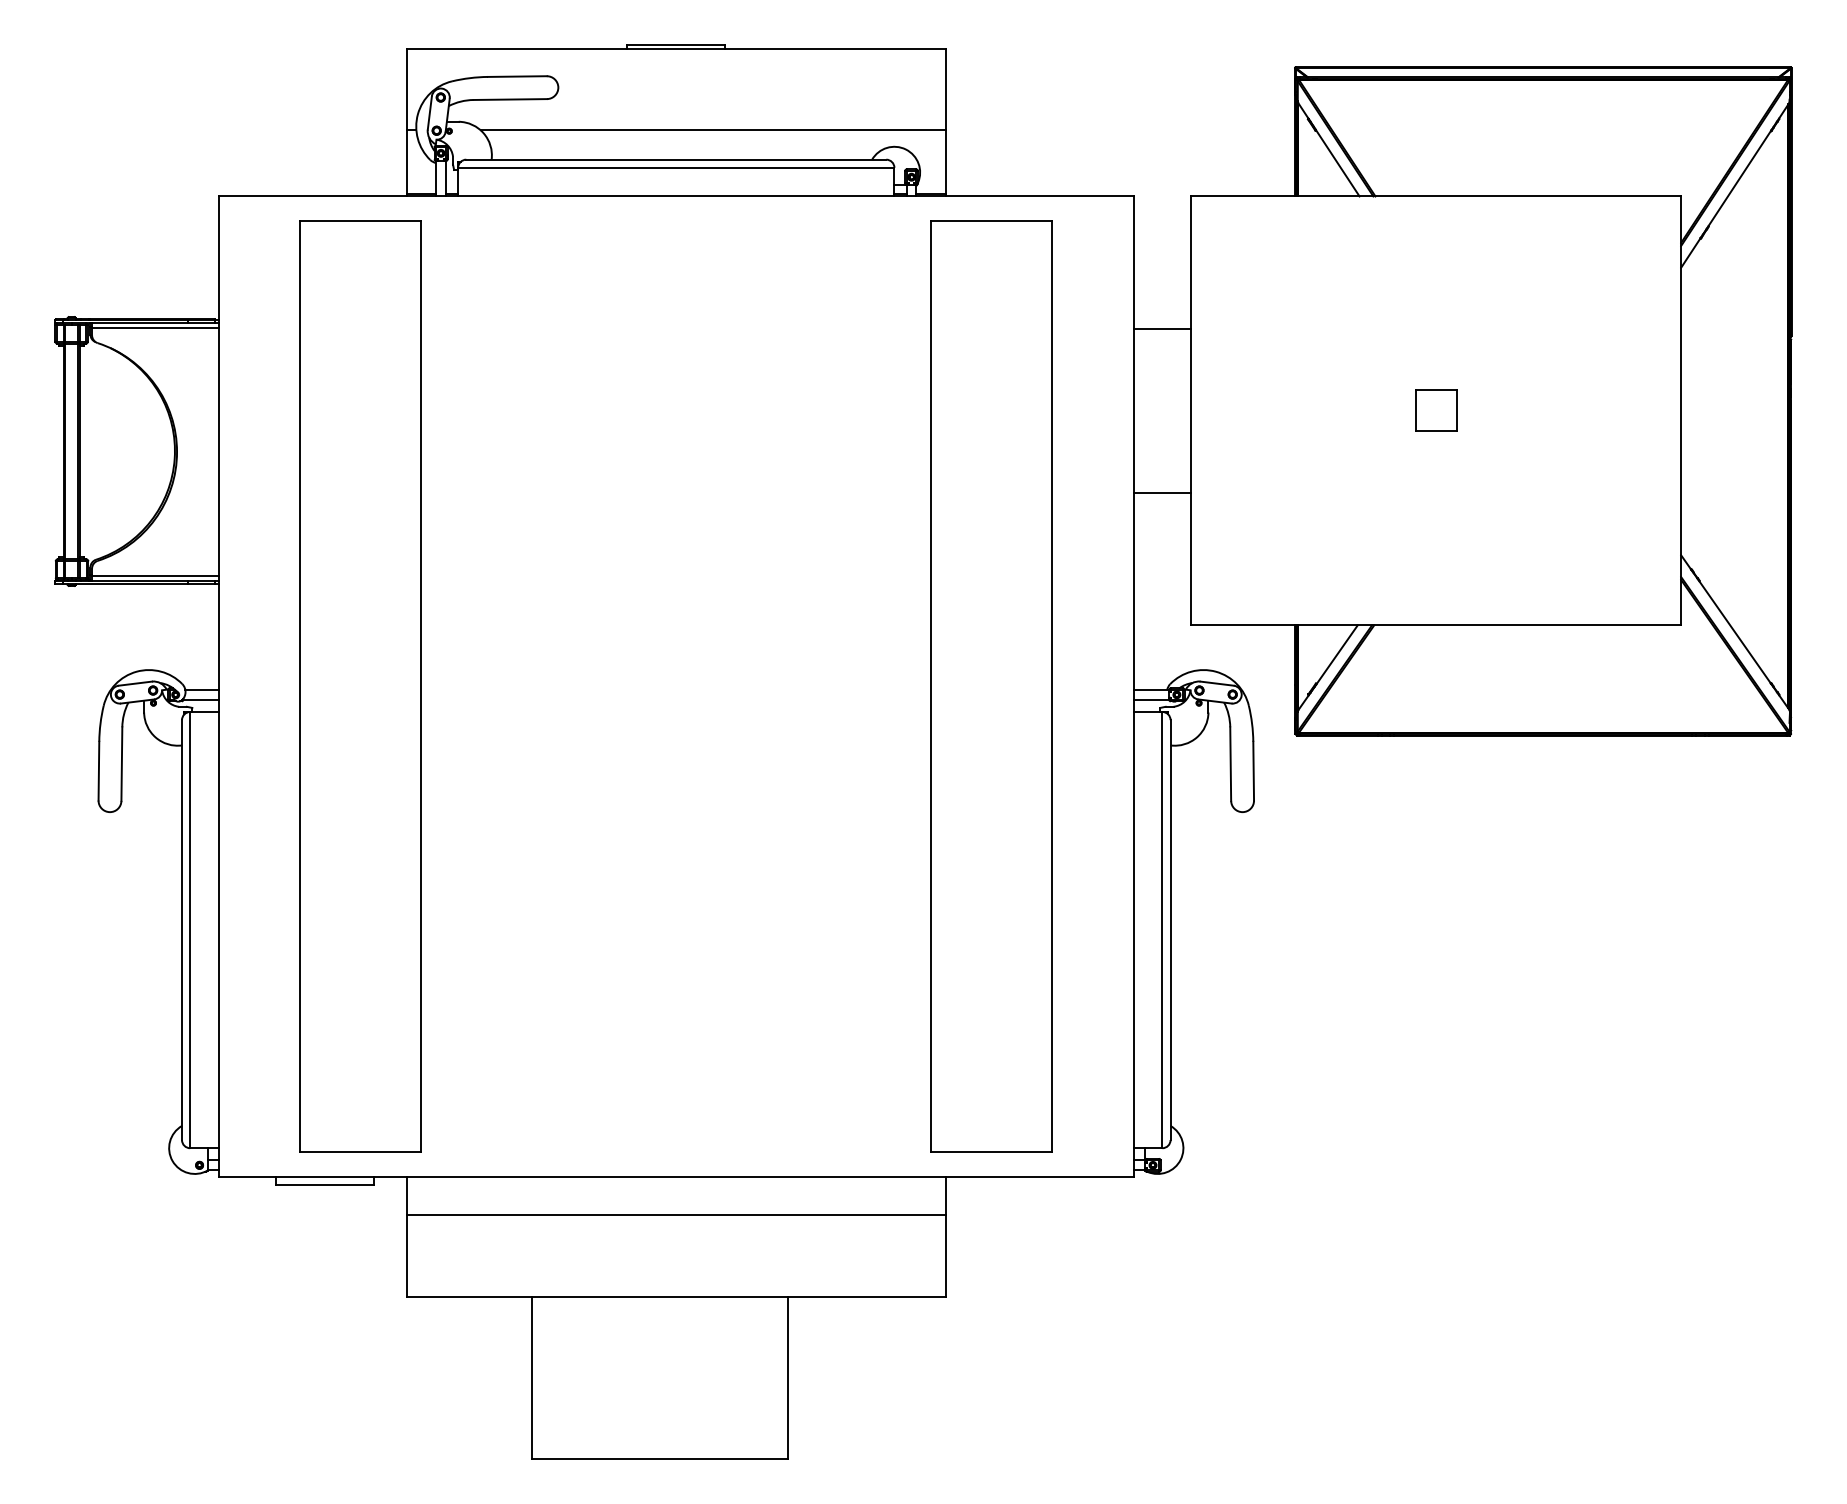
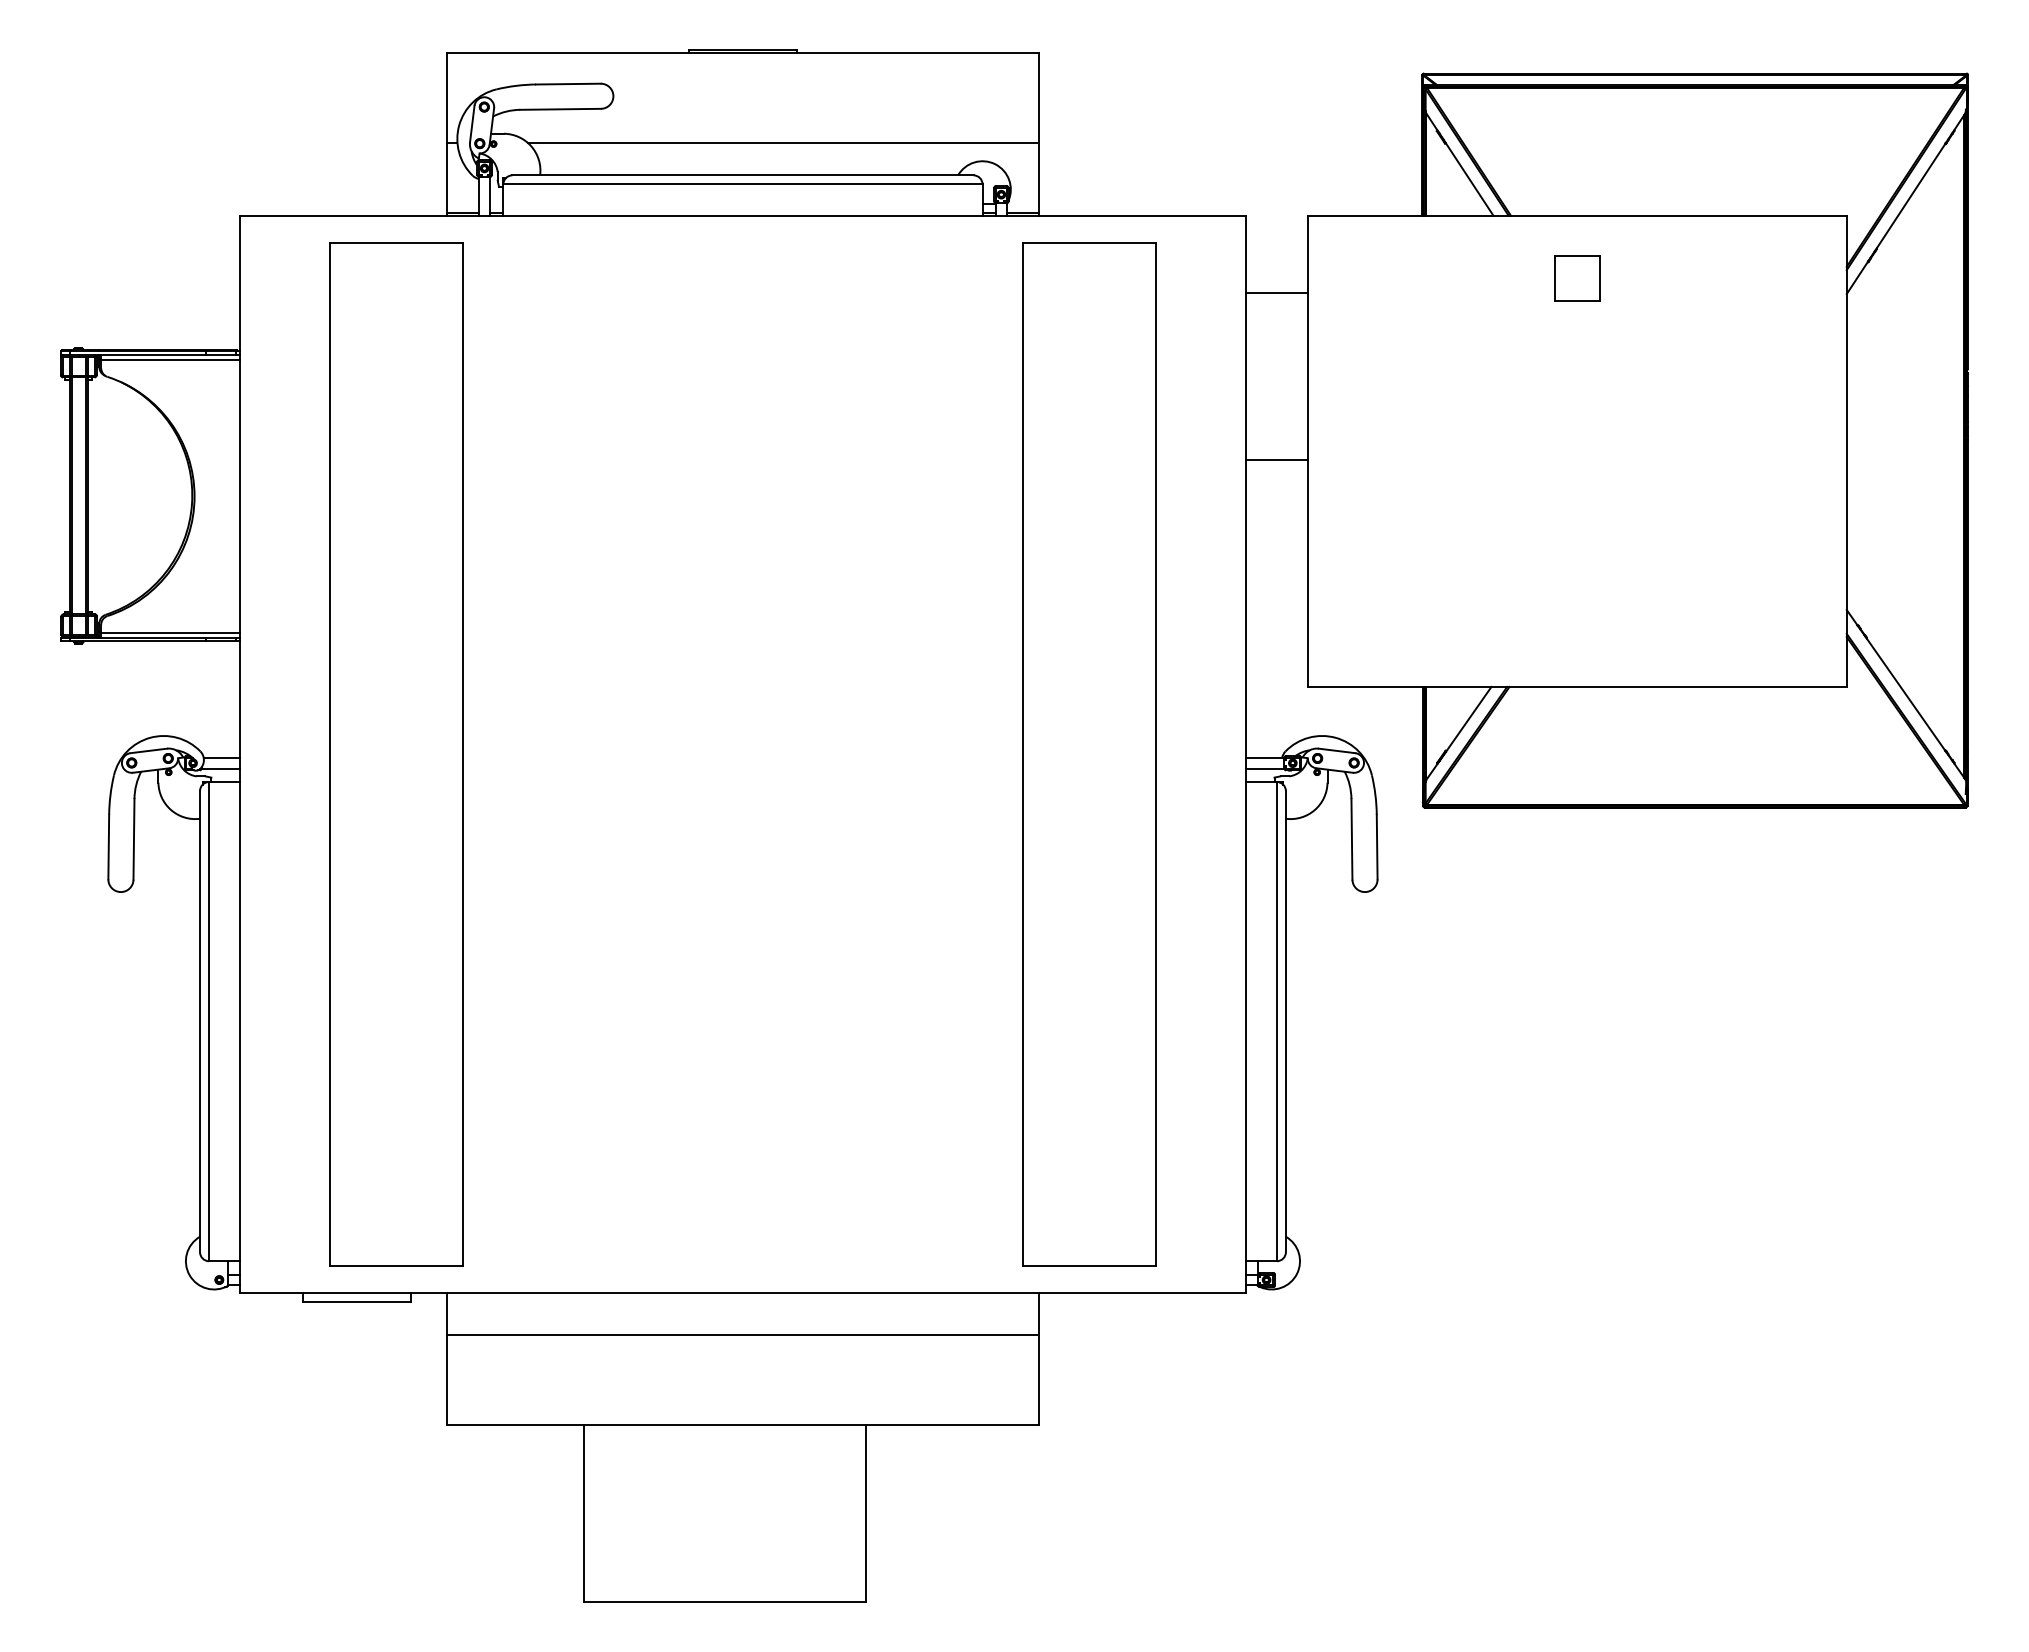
line: (1162, 329) -> (1276, 292), moved
part: (1436, 411) -> (1577, 278), moved
line: (1162, 492) -> (1276, 460), moved

